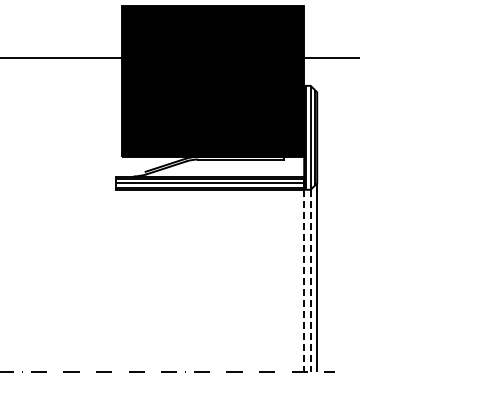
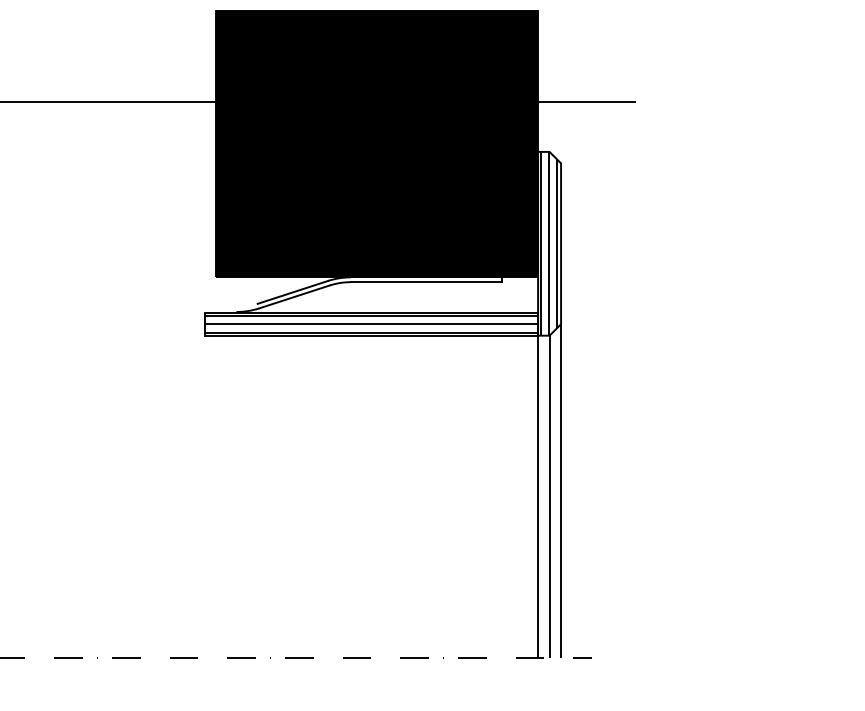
line: (304, 281) -> (538, 497), dashed -> solid
line: (310, 281) -> (549, 497), dashed -> solid

